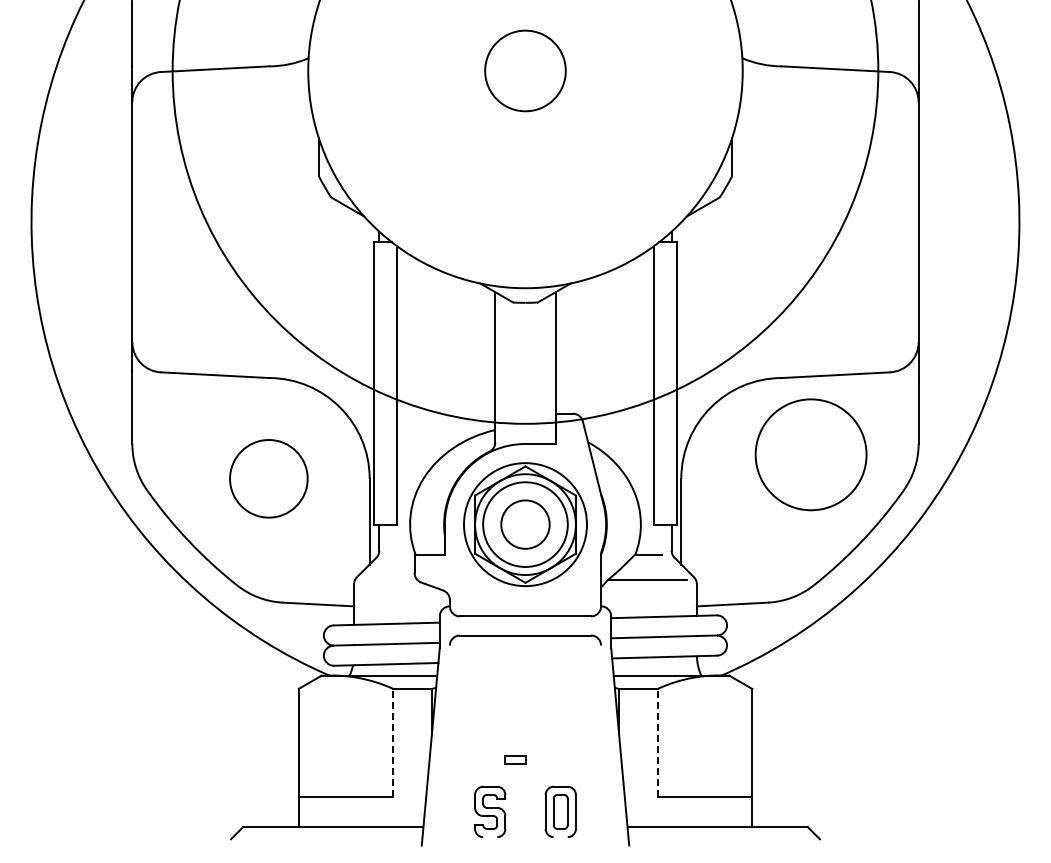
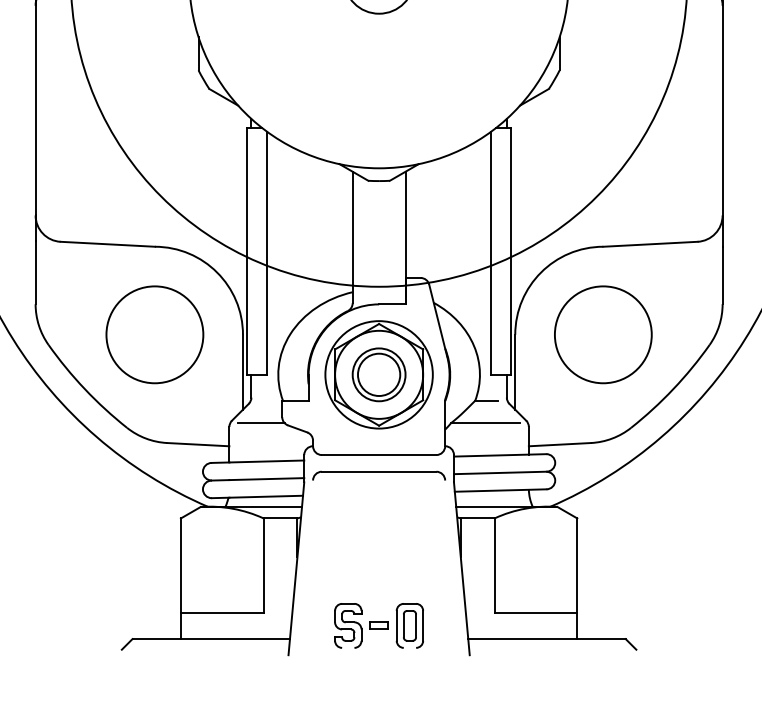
circle: (810, 454) -> (602, 334), moved
circle: (268, 478) -> (154, 334), size x1.43
circle: (525, 524) -> (379, 374), size x0.71
line: (390, 580) -> (261, 423), added
line: (393, 742) -> (263, 565), dashed -> solid
line: (657, 742) -> (494, 565), dashed -> solid
part: (515, 759) -> (379, 625), moved

